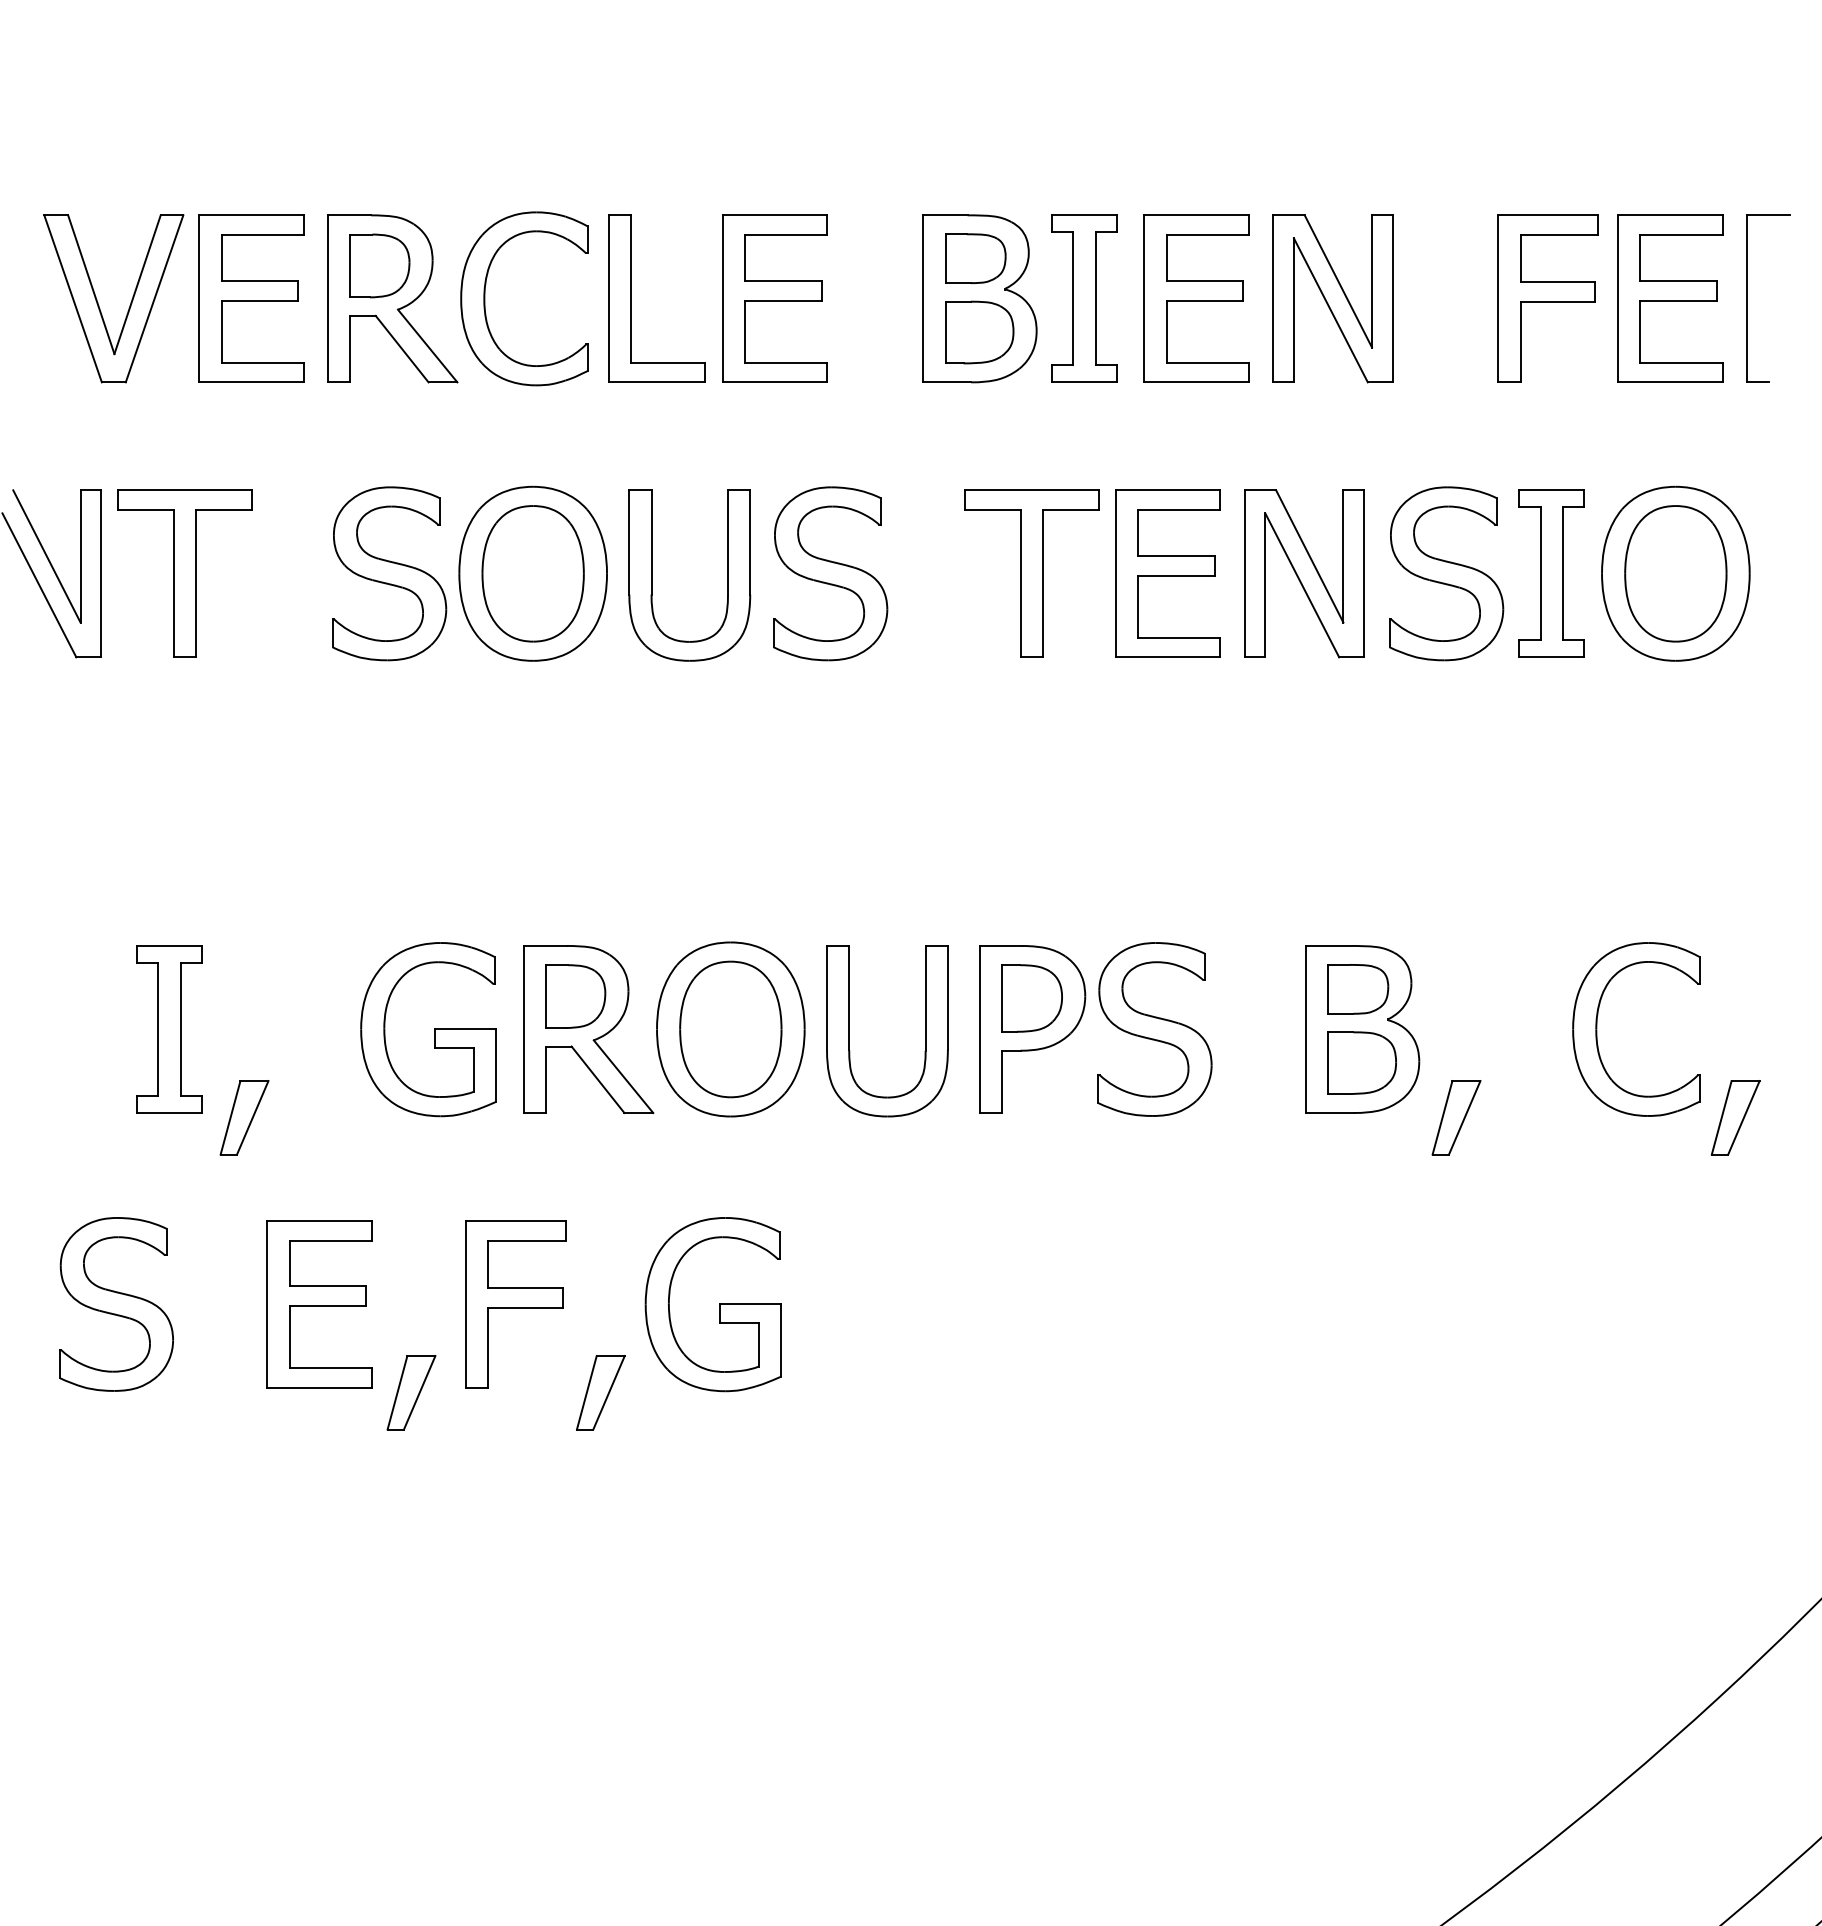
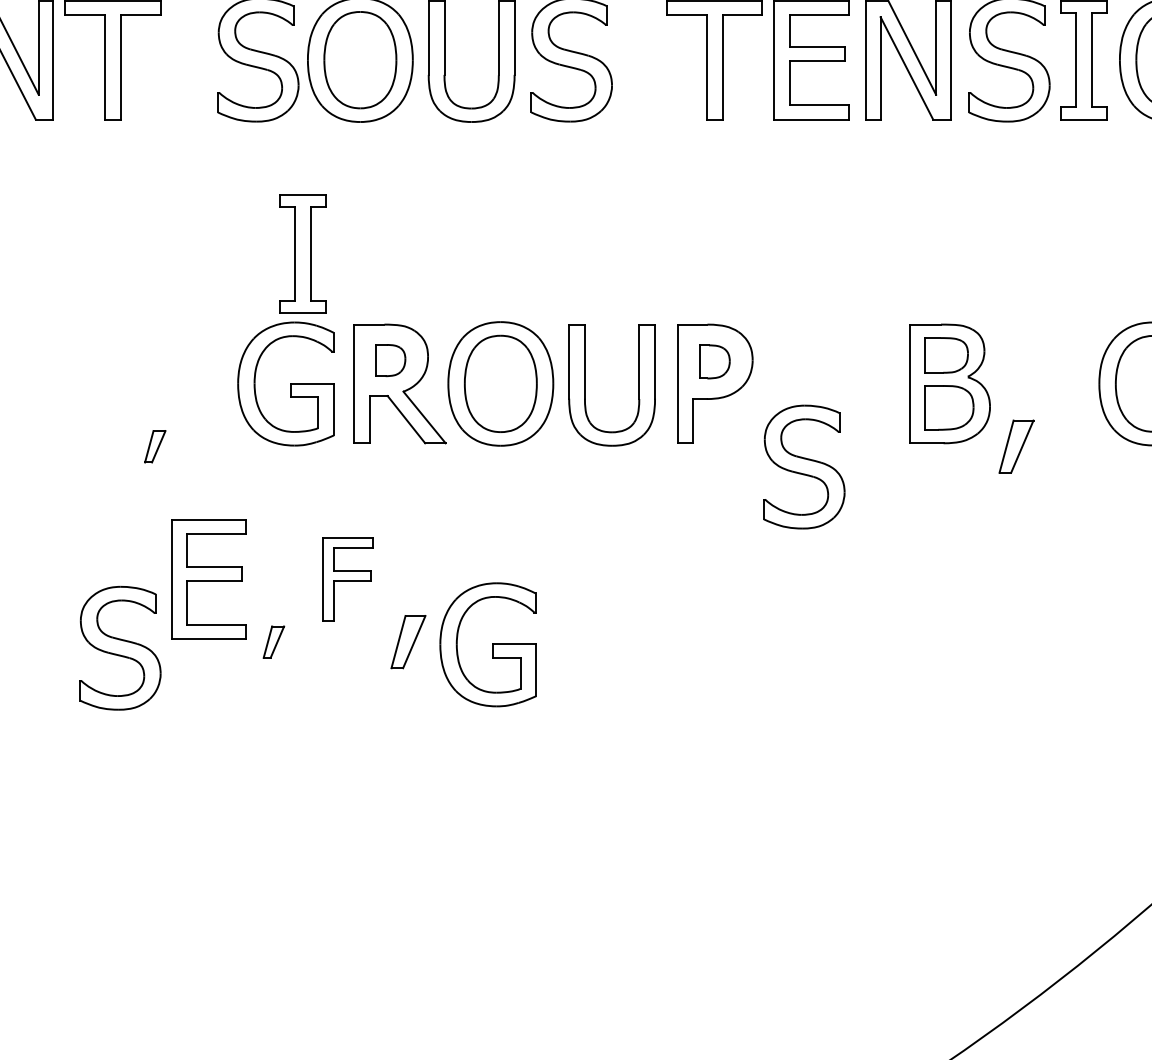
part: (575, 996) -> (390, 360), size x0.7
part: (1031, 998) -> (714, 361), size x0.7
part: (169, 1029) -> (303, 253), moved
part: (1154, 1029) -> (804, 467), moved
part: (244, 1117) -> (155, 446), size x0.6
part: (116, 1304) -> (120, 648), moved
part: (515, 1304) -> (347, 579), size x0.7
part: (719, 1304) -> (492, 644), moved
part: (411, 1392) -> (273, 641), size x0.6

